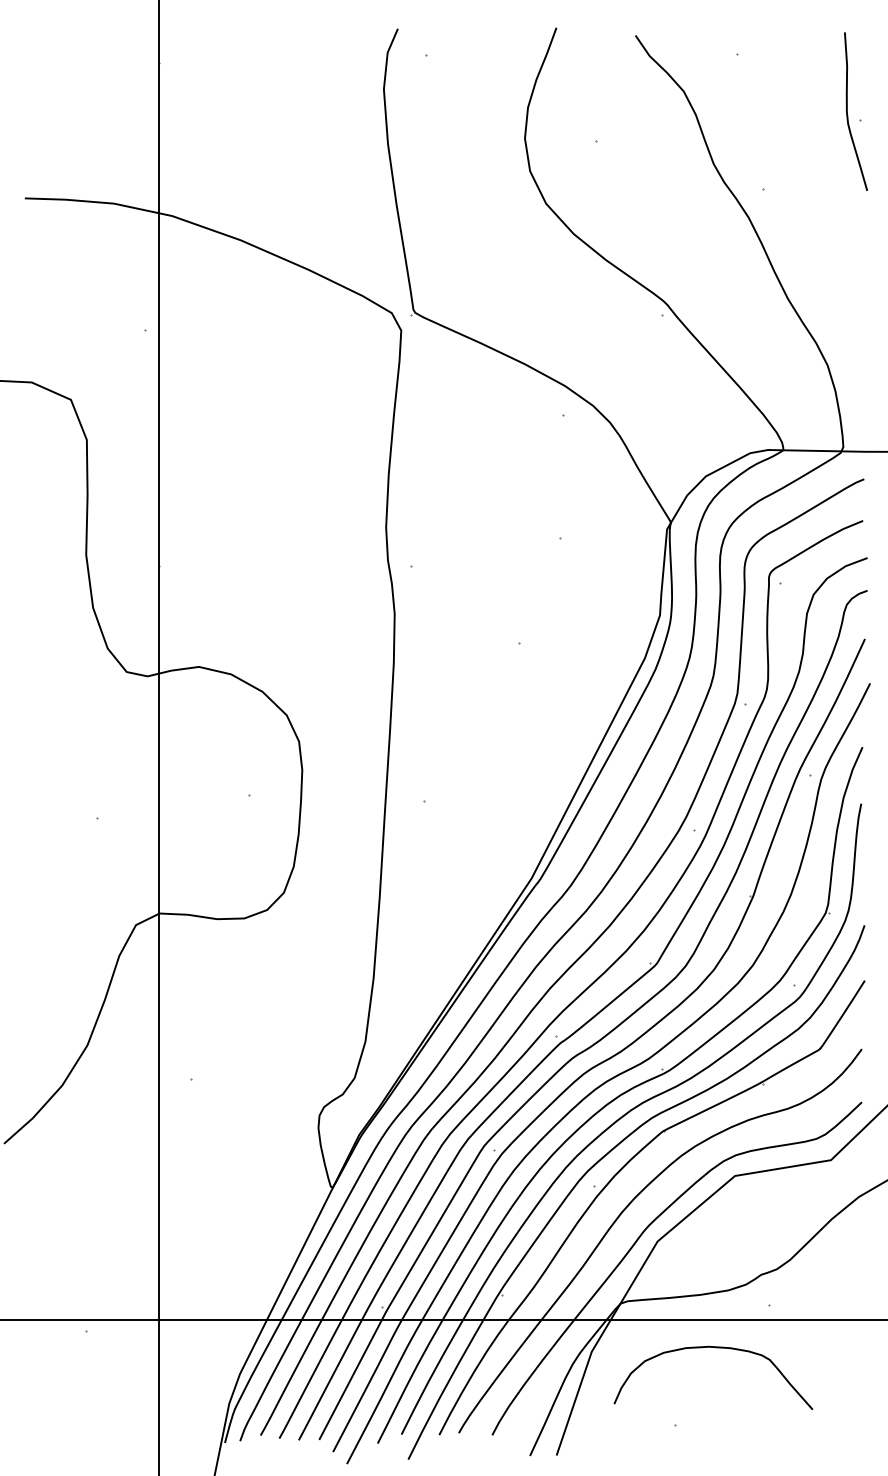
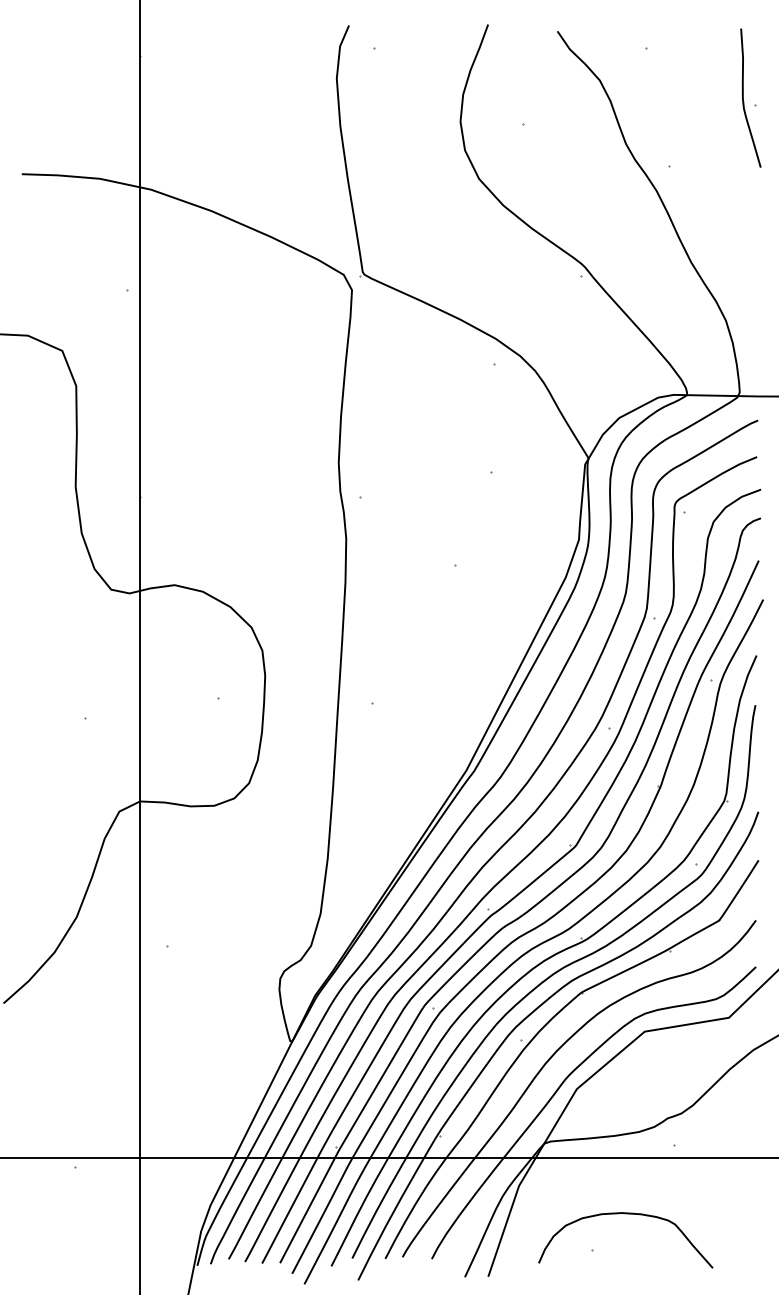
curve: (715, 1348) -> (627, 1214), moved

